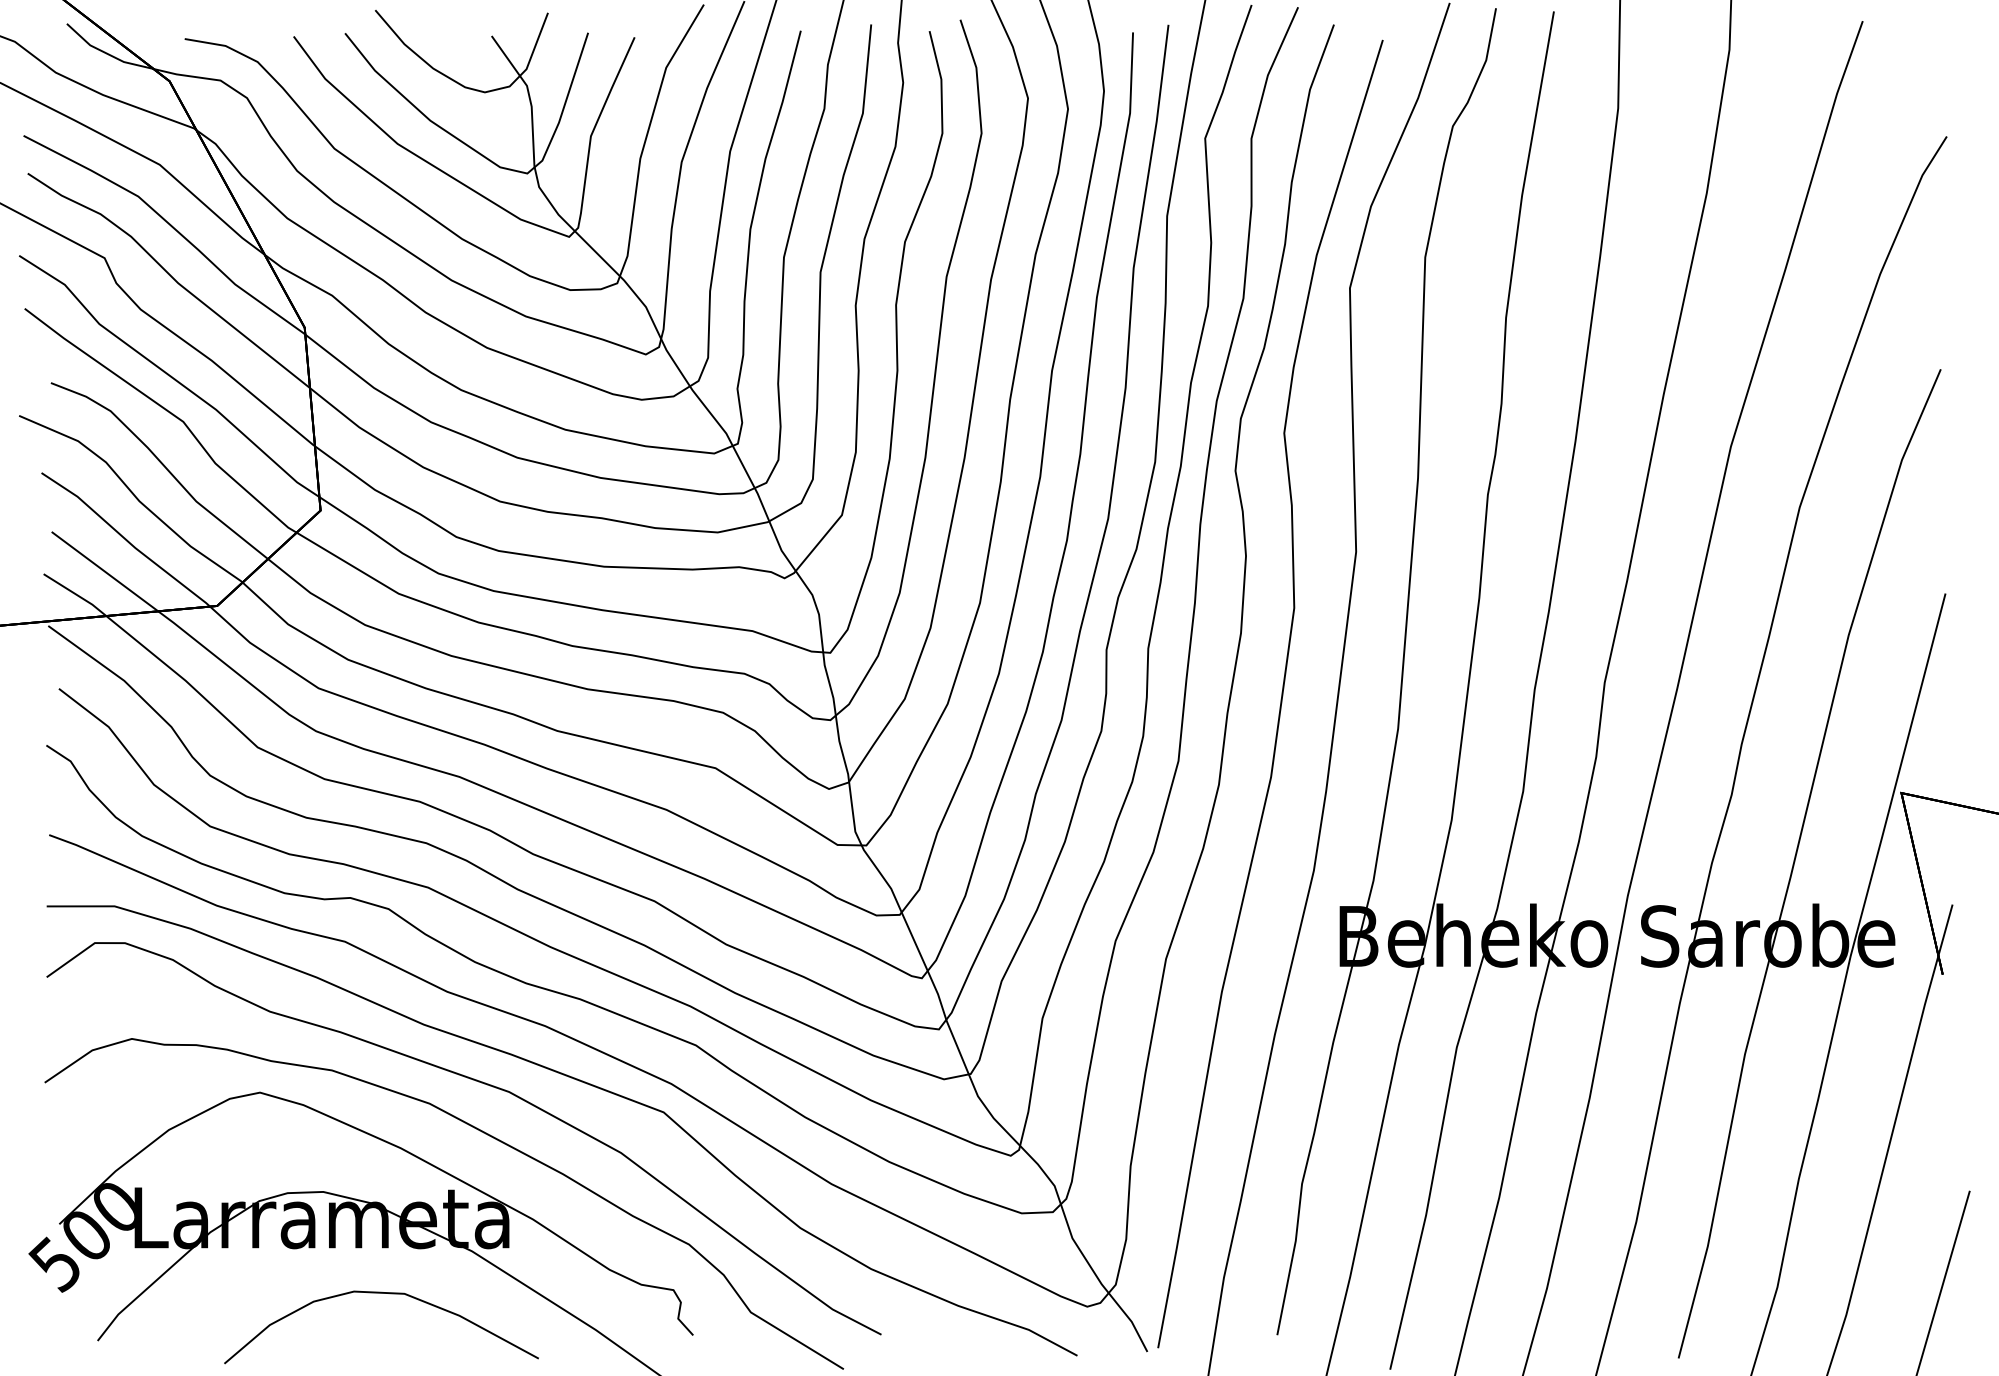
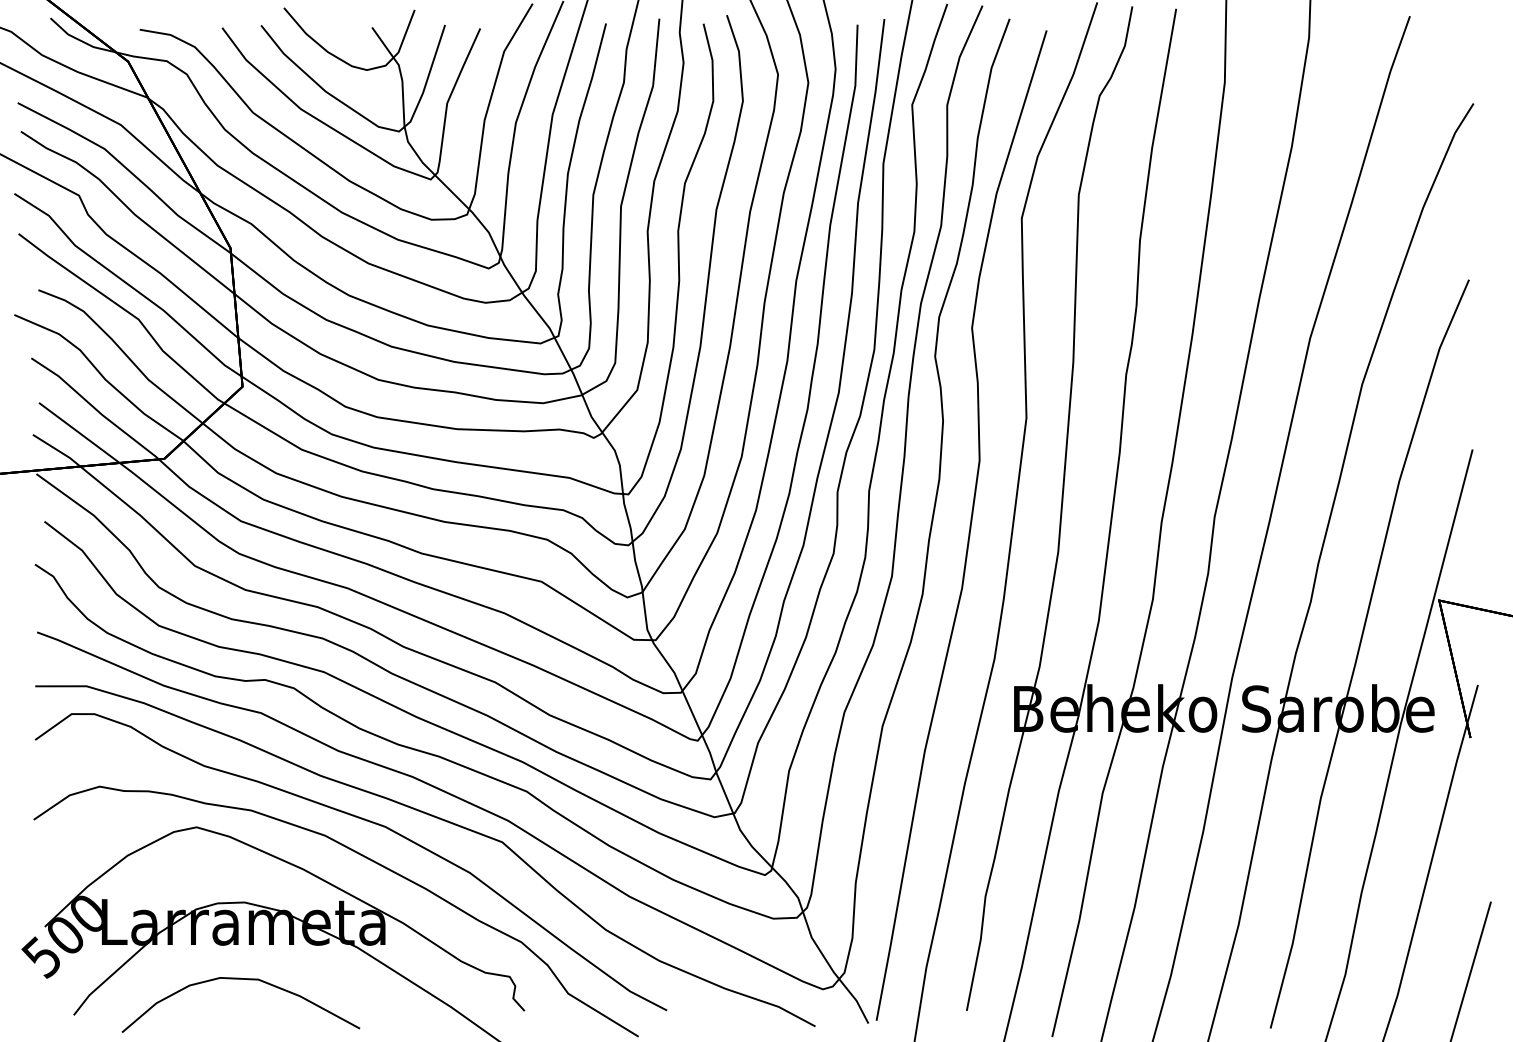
curve: (381, 1293) -> (240, 979), moved

